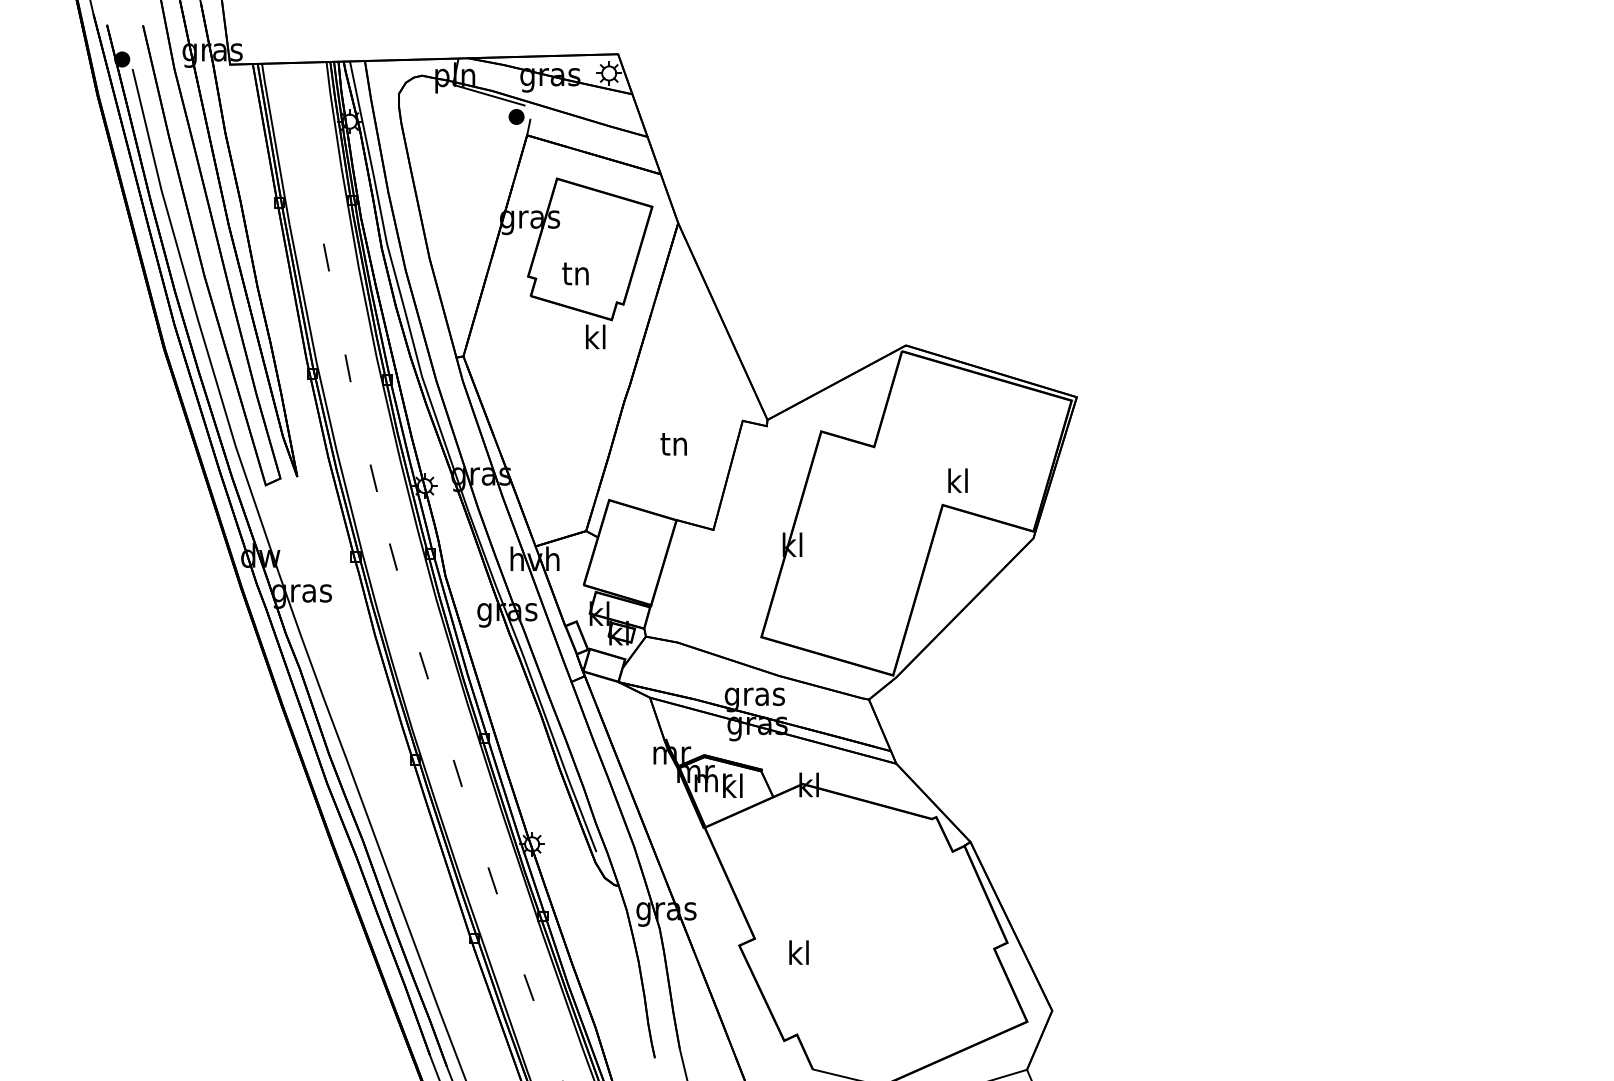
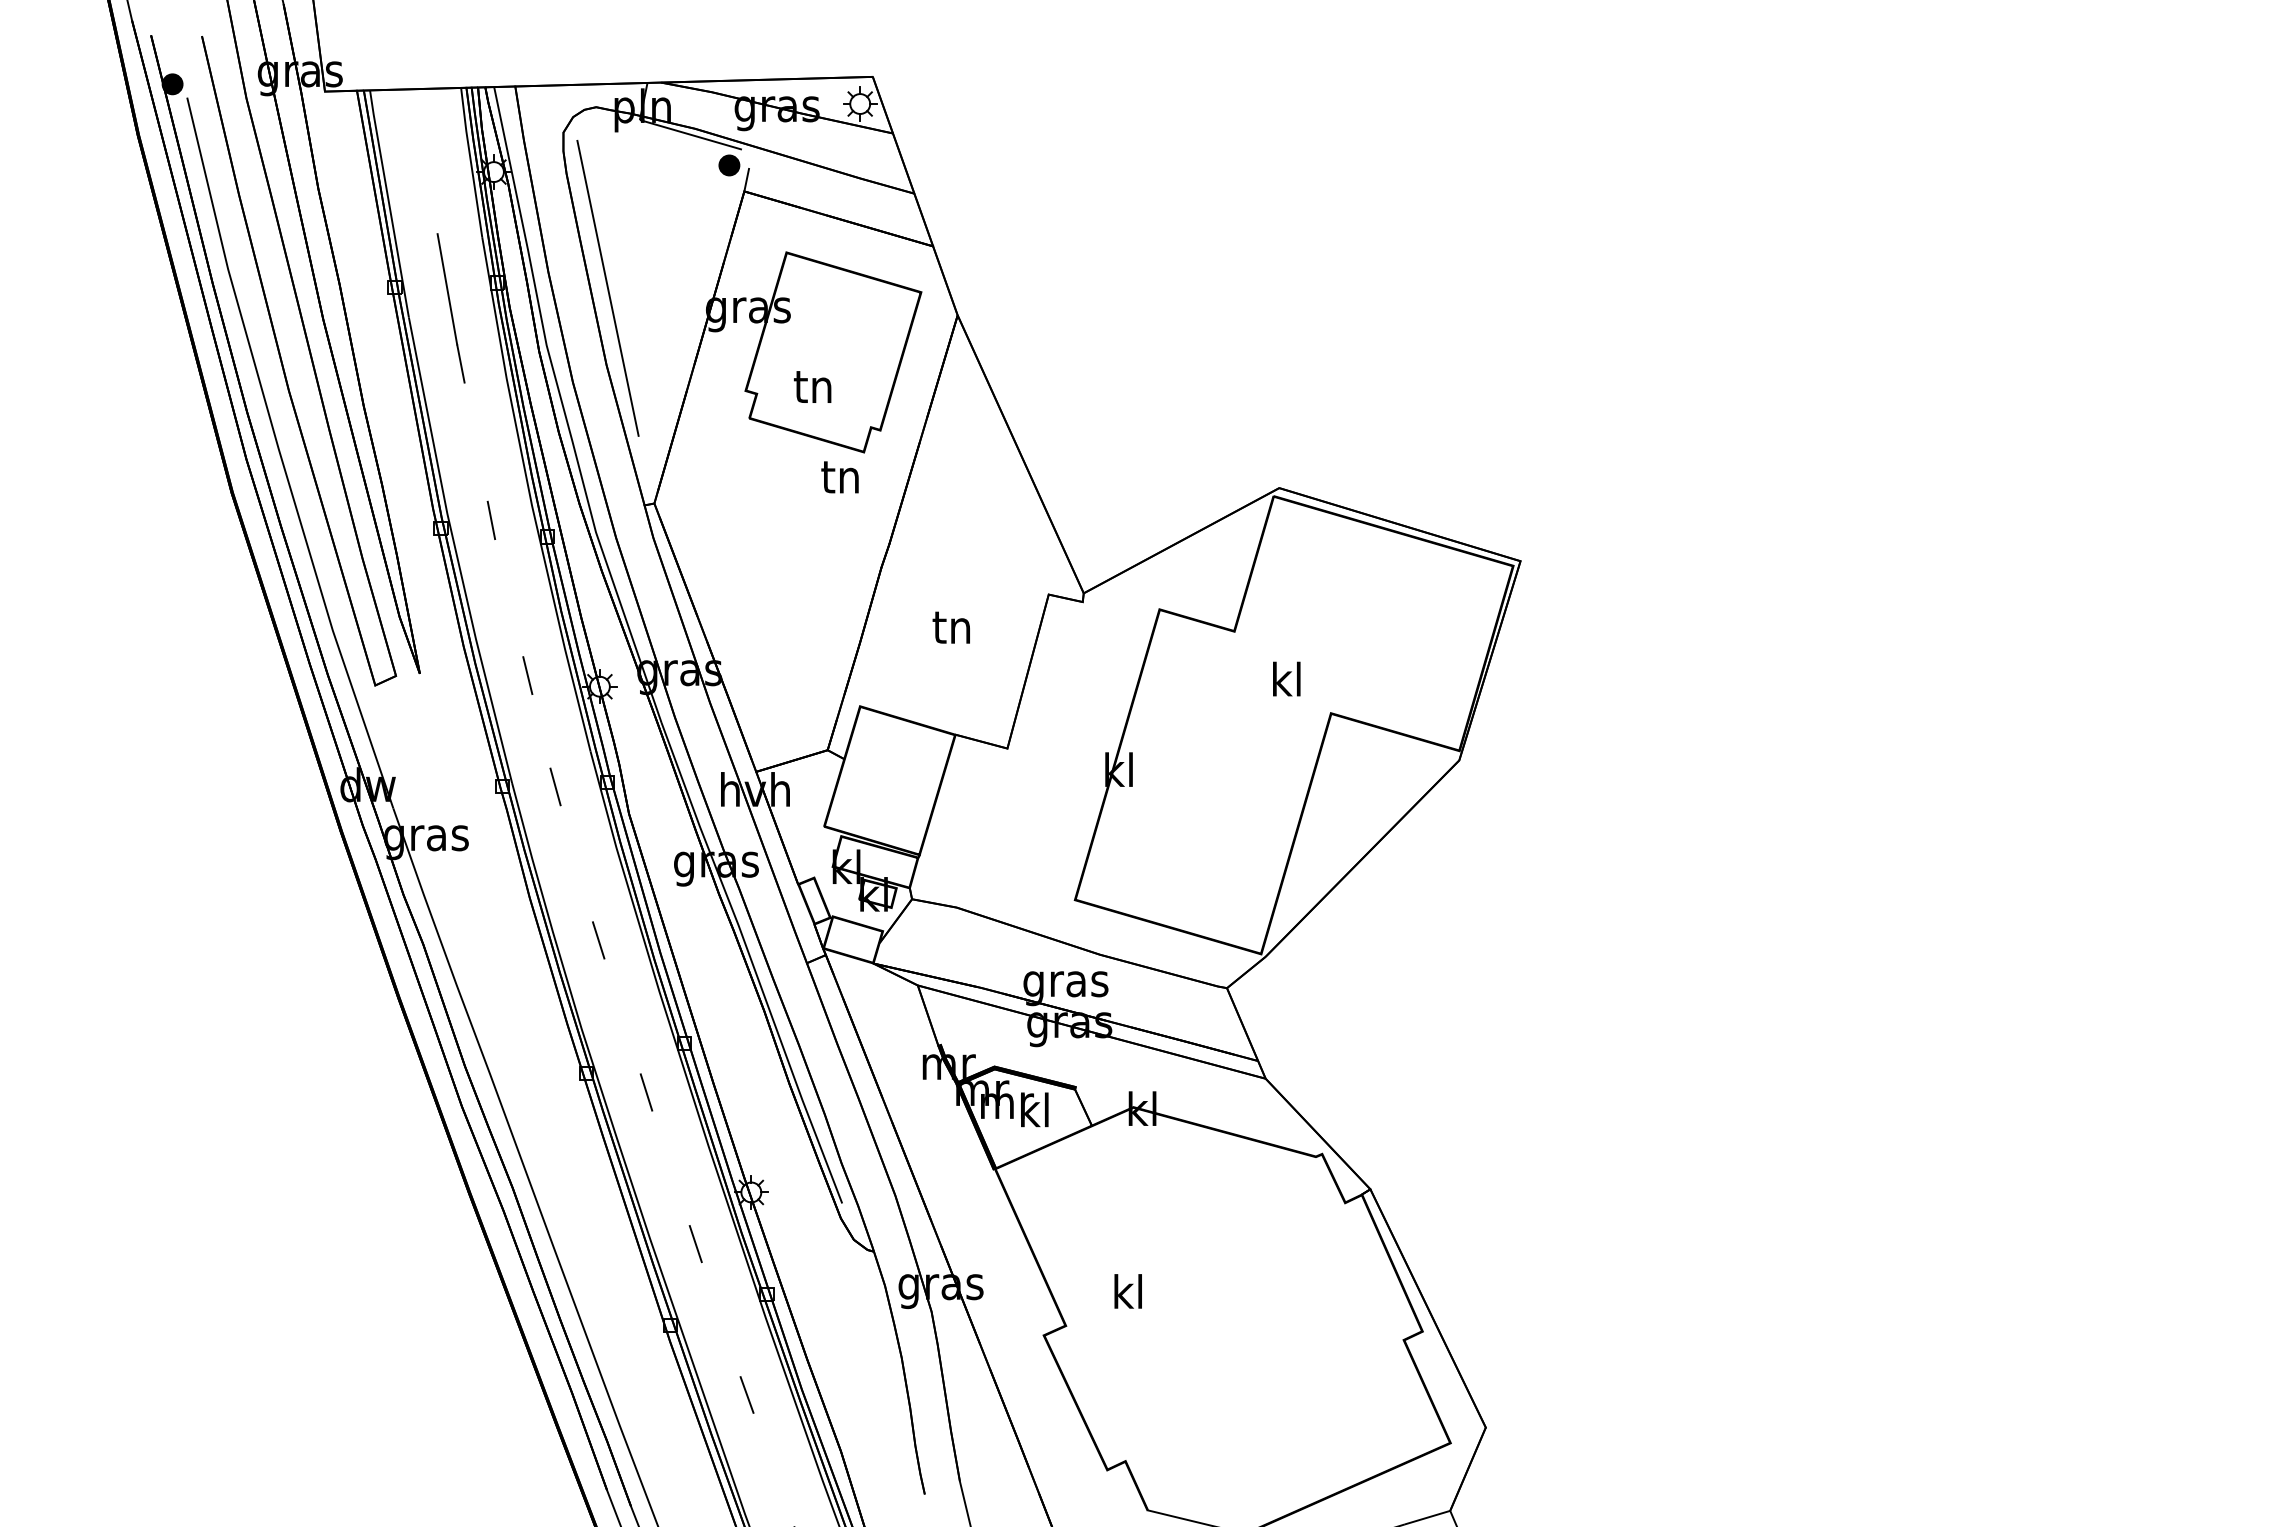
line: (430, 203) -> (607, 287), added
line: (316, 204) -> (447, 289), added
text: (594, 336) -> (839, 475), kl -> tn
text: (957, 480) -> (1286, 678), moved
text: (798, 952) -> (1127, 1291), moved

